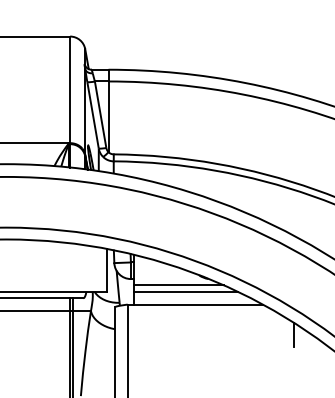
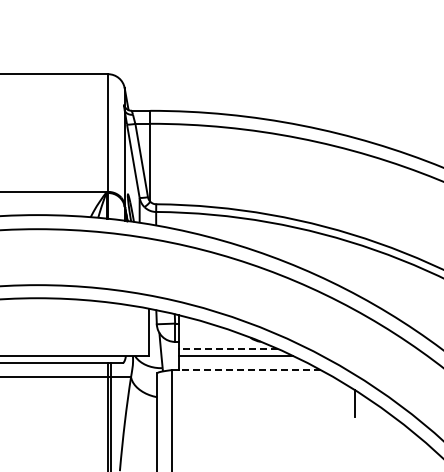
line: (179, 285) -> (228, 348), solid -> dashed
line: (198, 304) -> (249, 370), solid -> dashed

